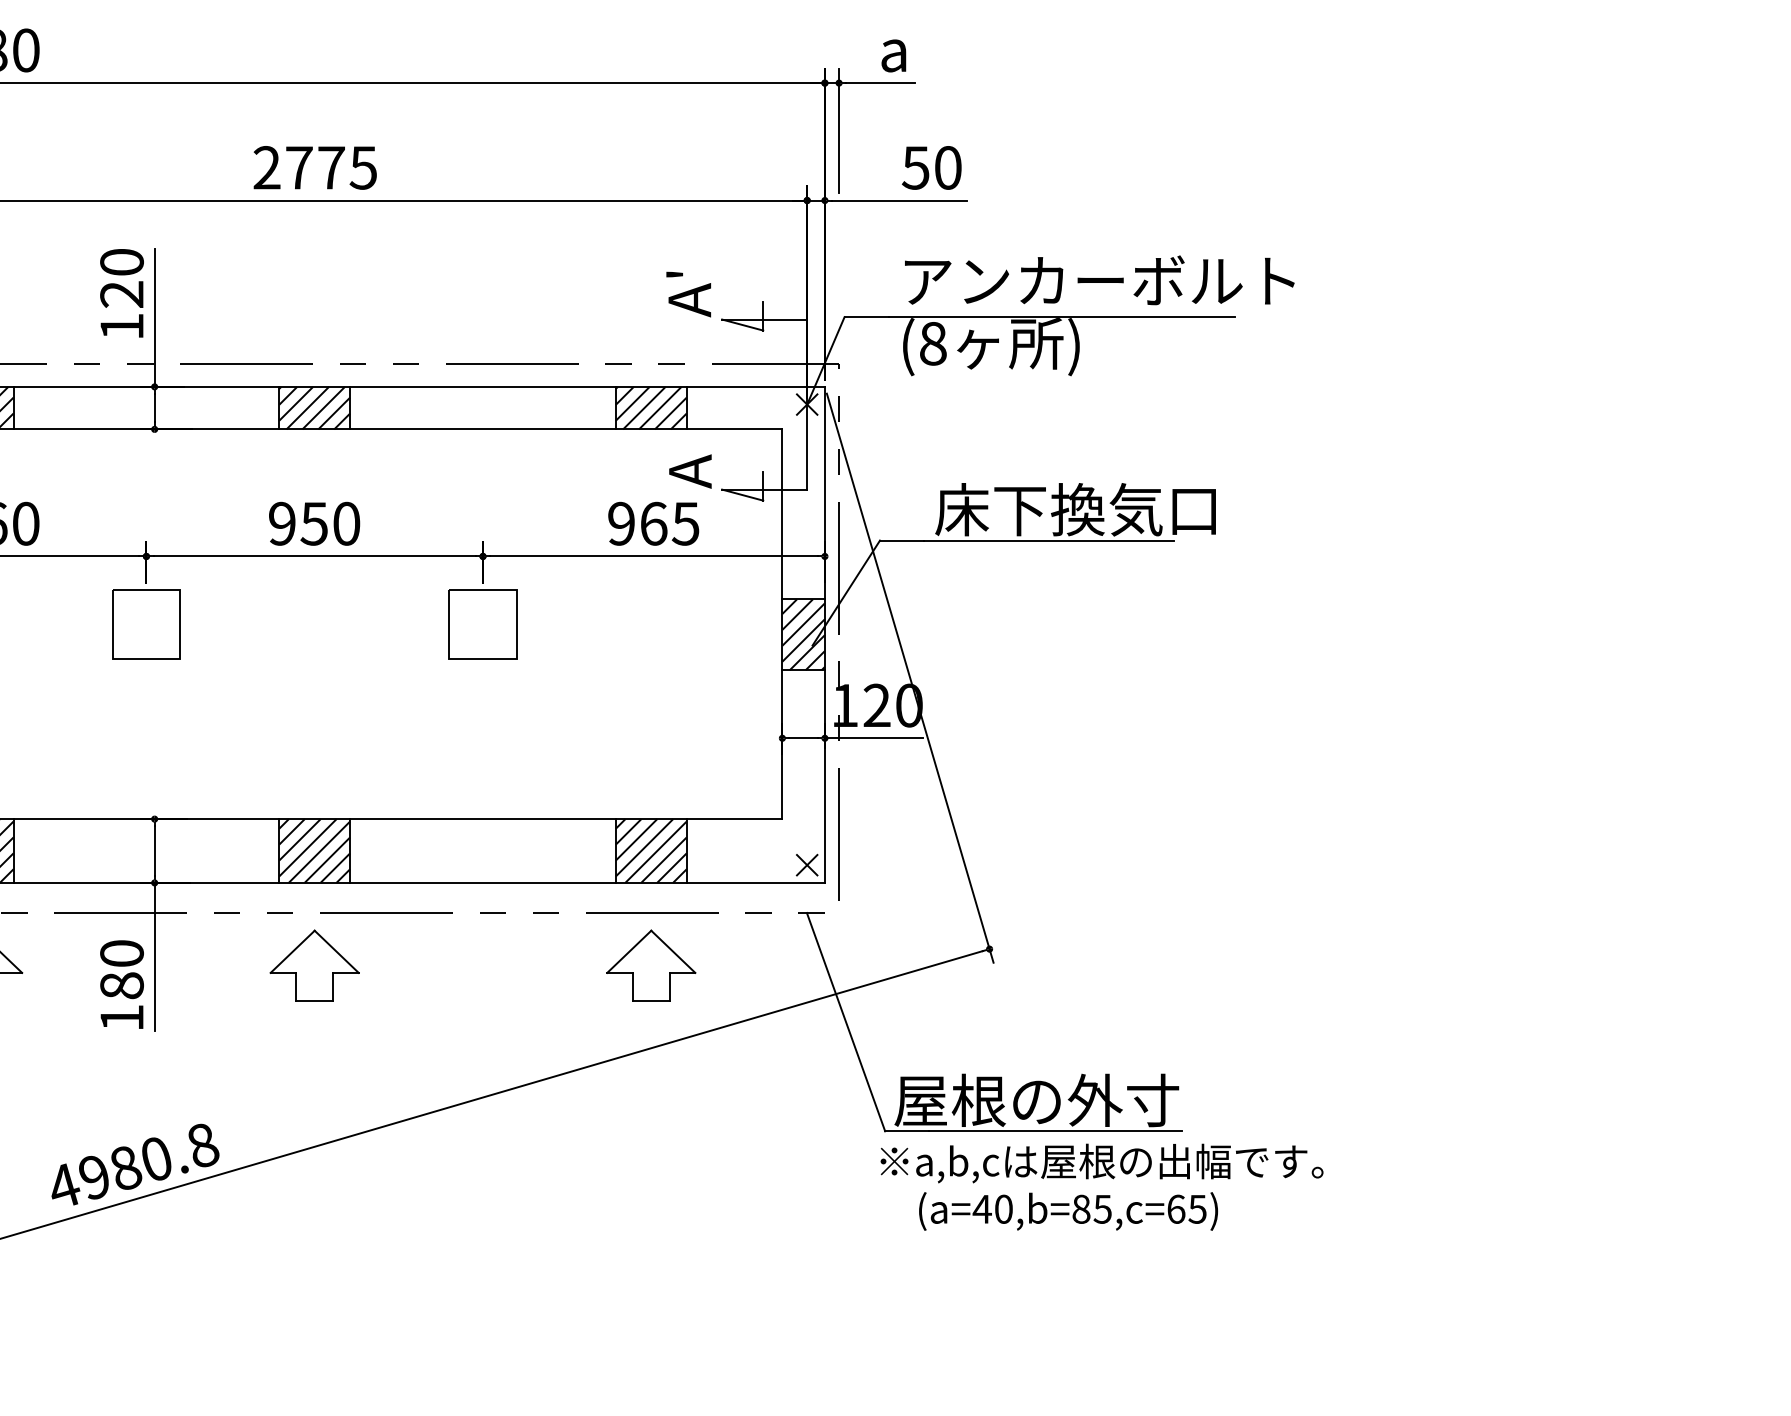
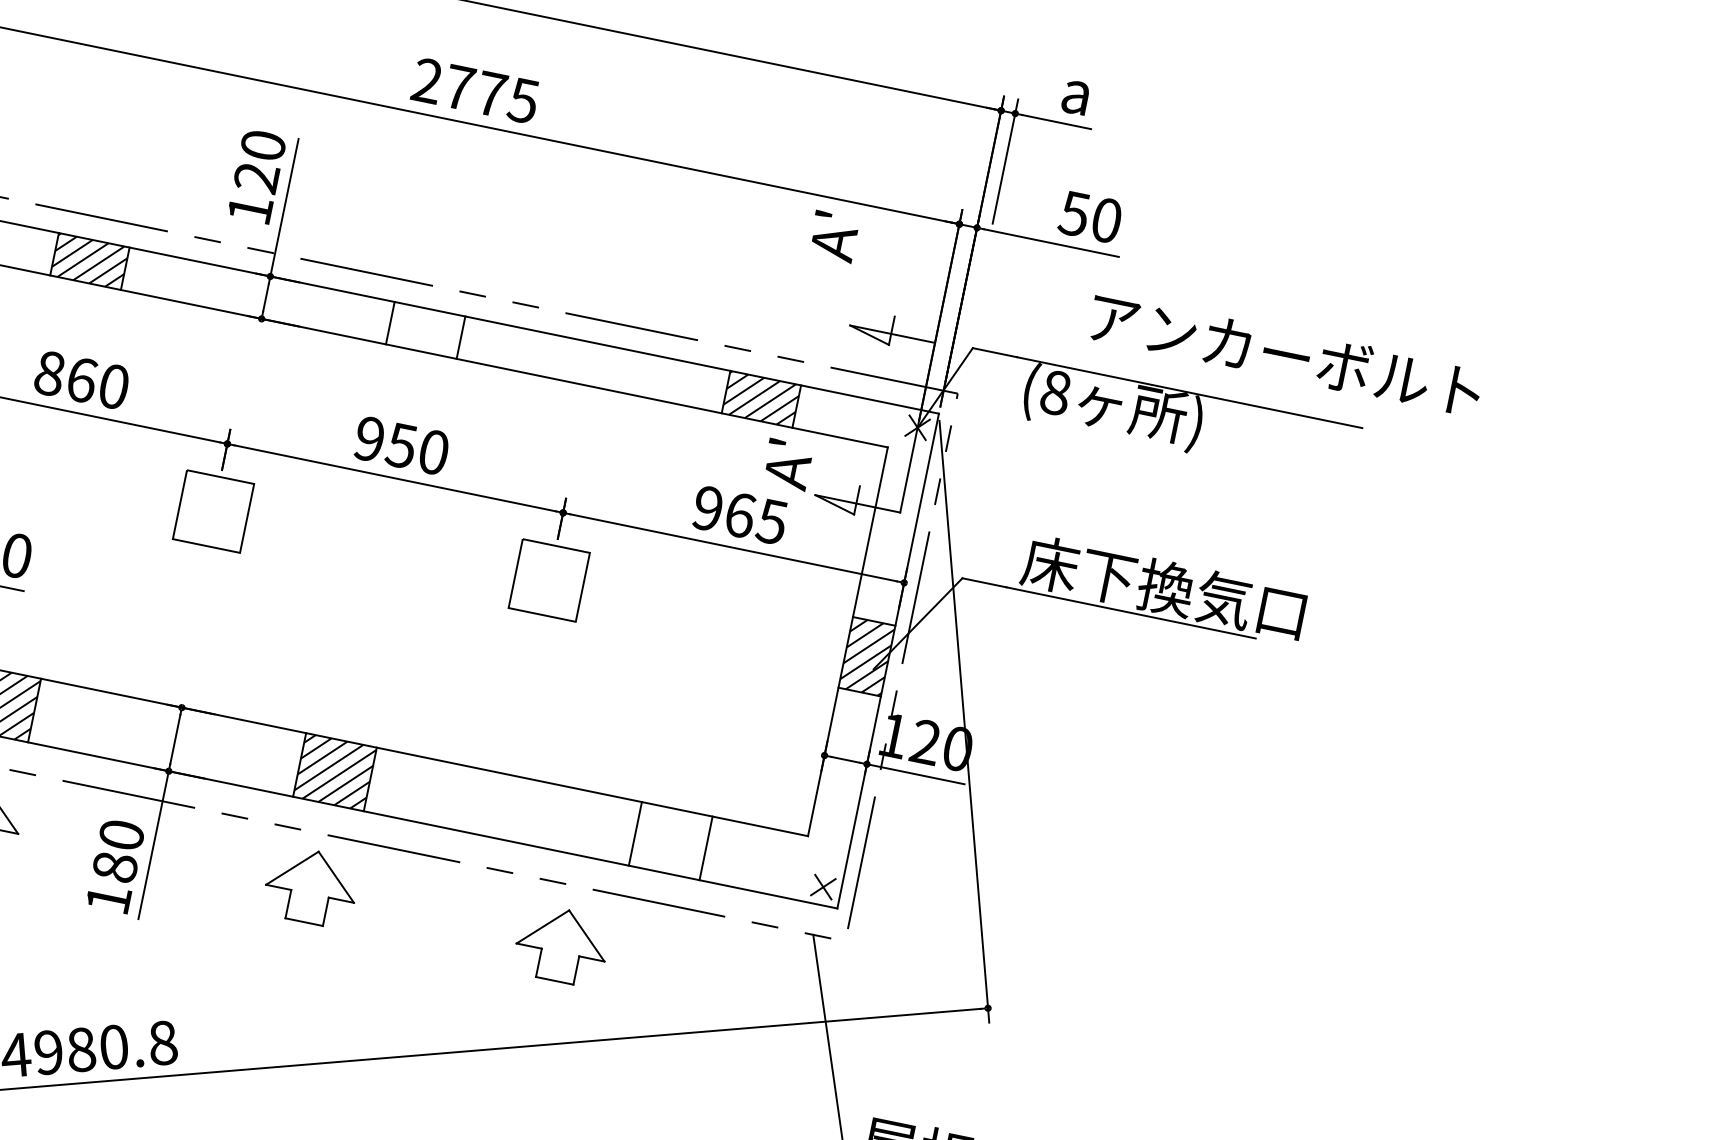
text: (1099, 280) -> (1285, 354), moved
text: (688, 294) -> (833, 236), moved
hatch: (314, 407) -> (425, 329), removed
text: (675, 445) -> (777, 441), A -> A'
hatch: (650, 850) -> (670, 840), removed
part: (651, 965) -> (562, 945), moved

